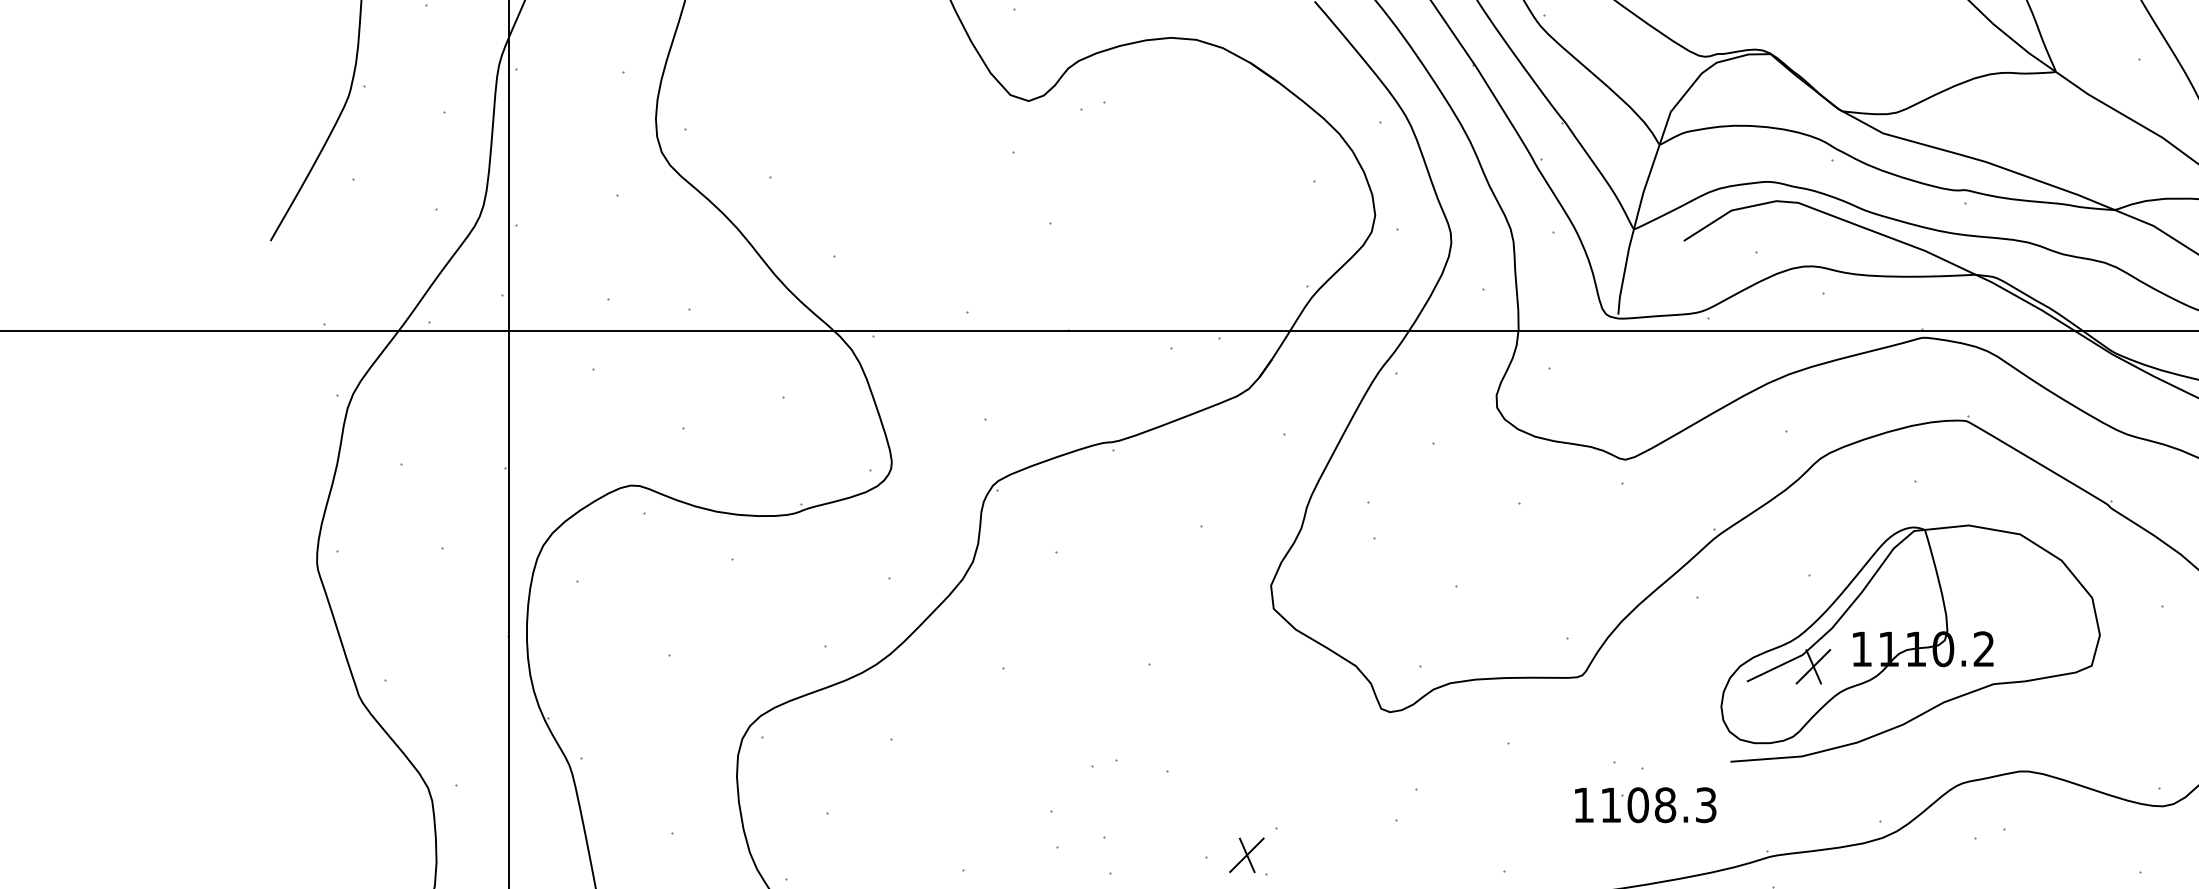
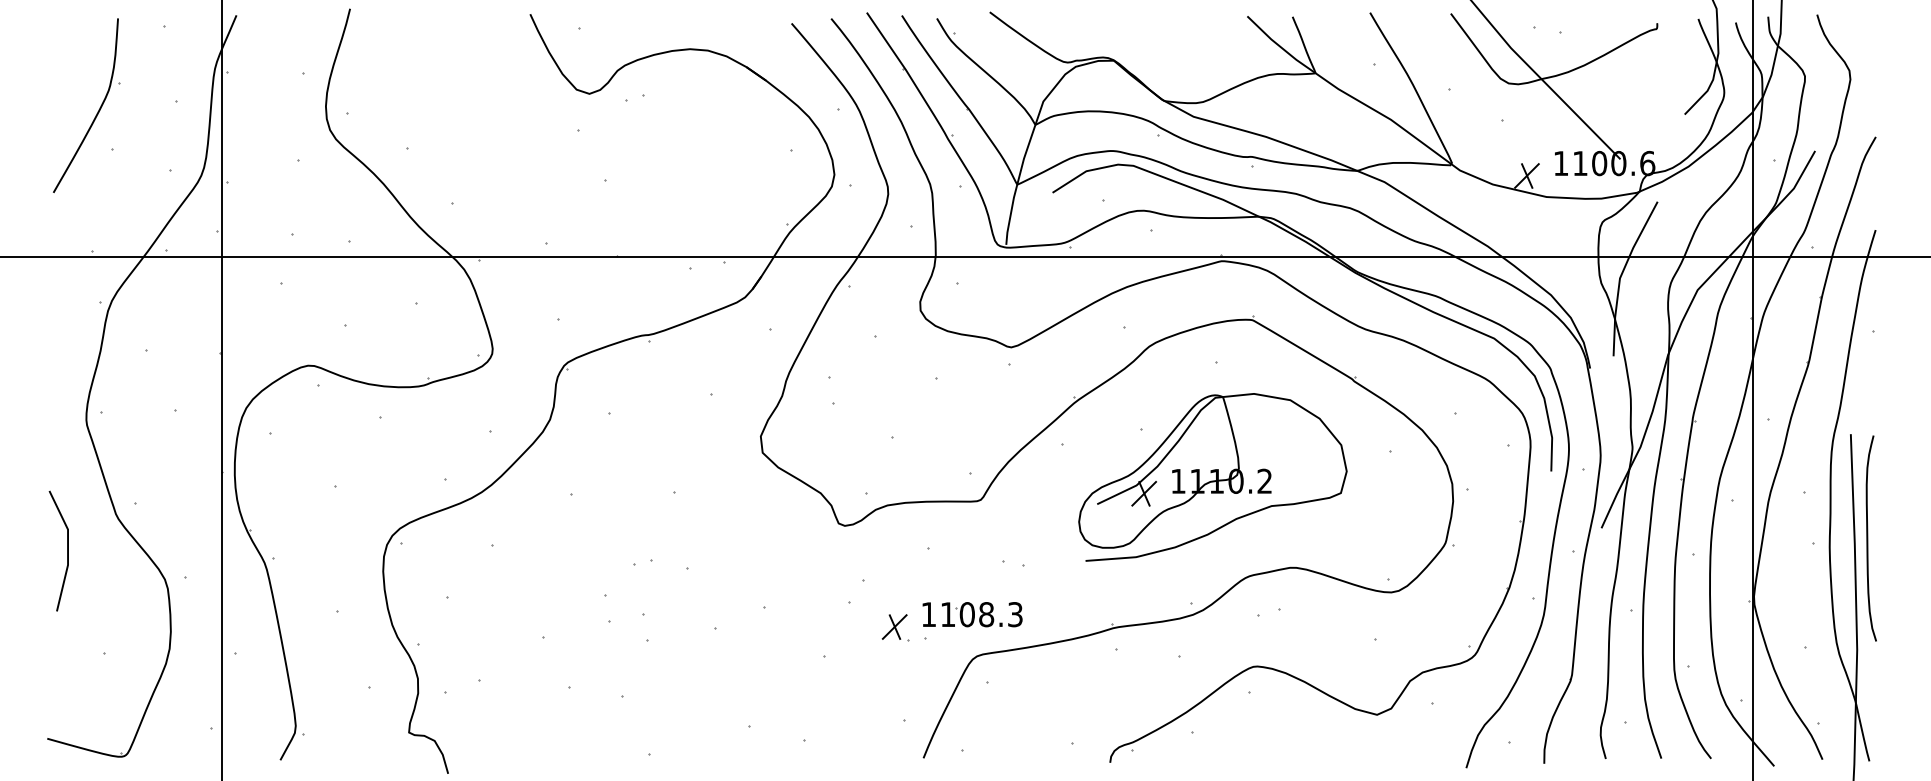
line: (290, 746) -> (67, 550), added
part: (1645, 804) -> (972, 614), moved
part: (1248, 855) -> (895, 627), moved

